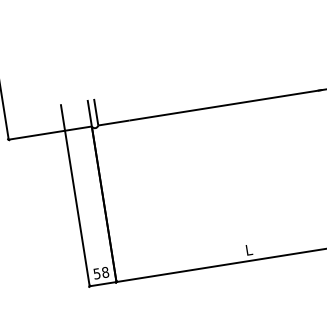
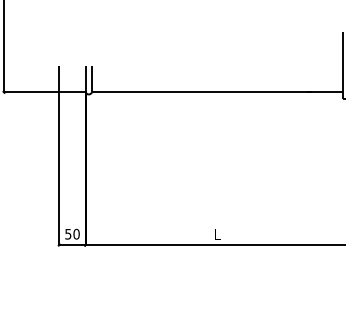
text: (105, 272) -> (76, 234), 58 -> 50

